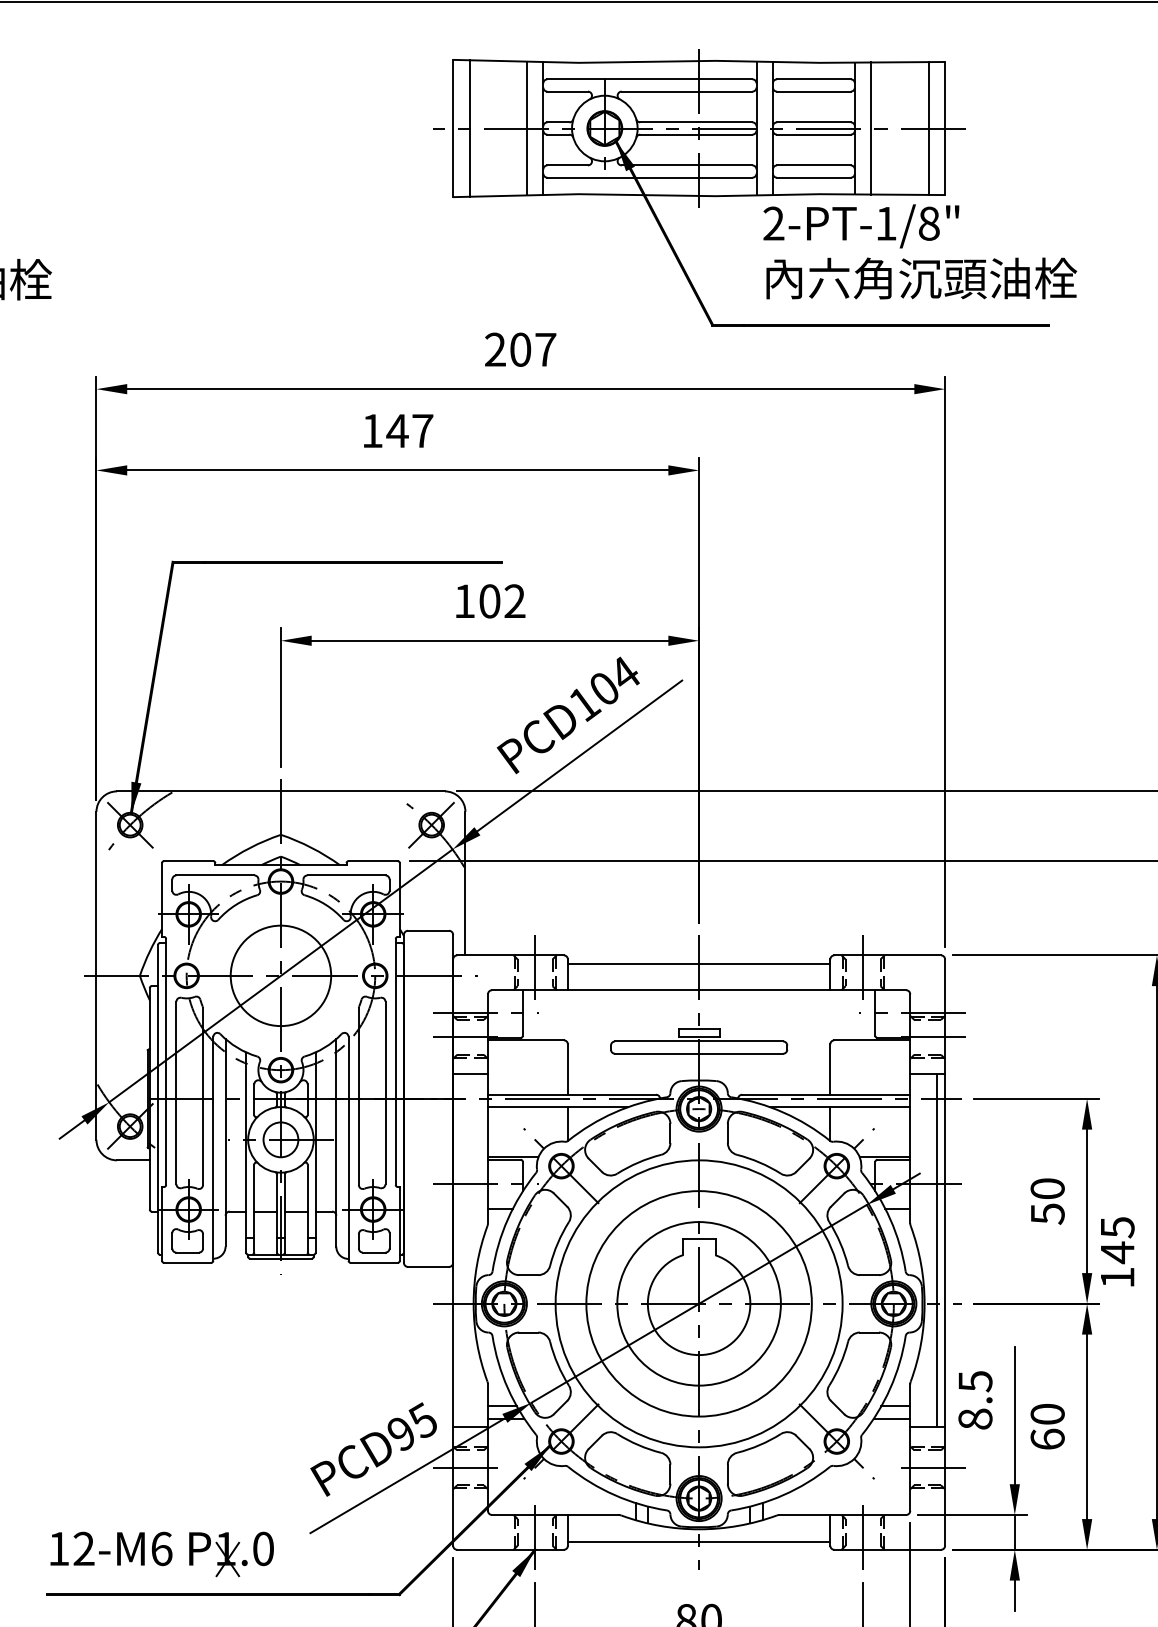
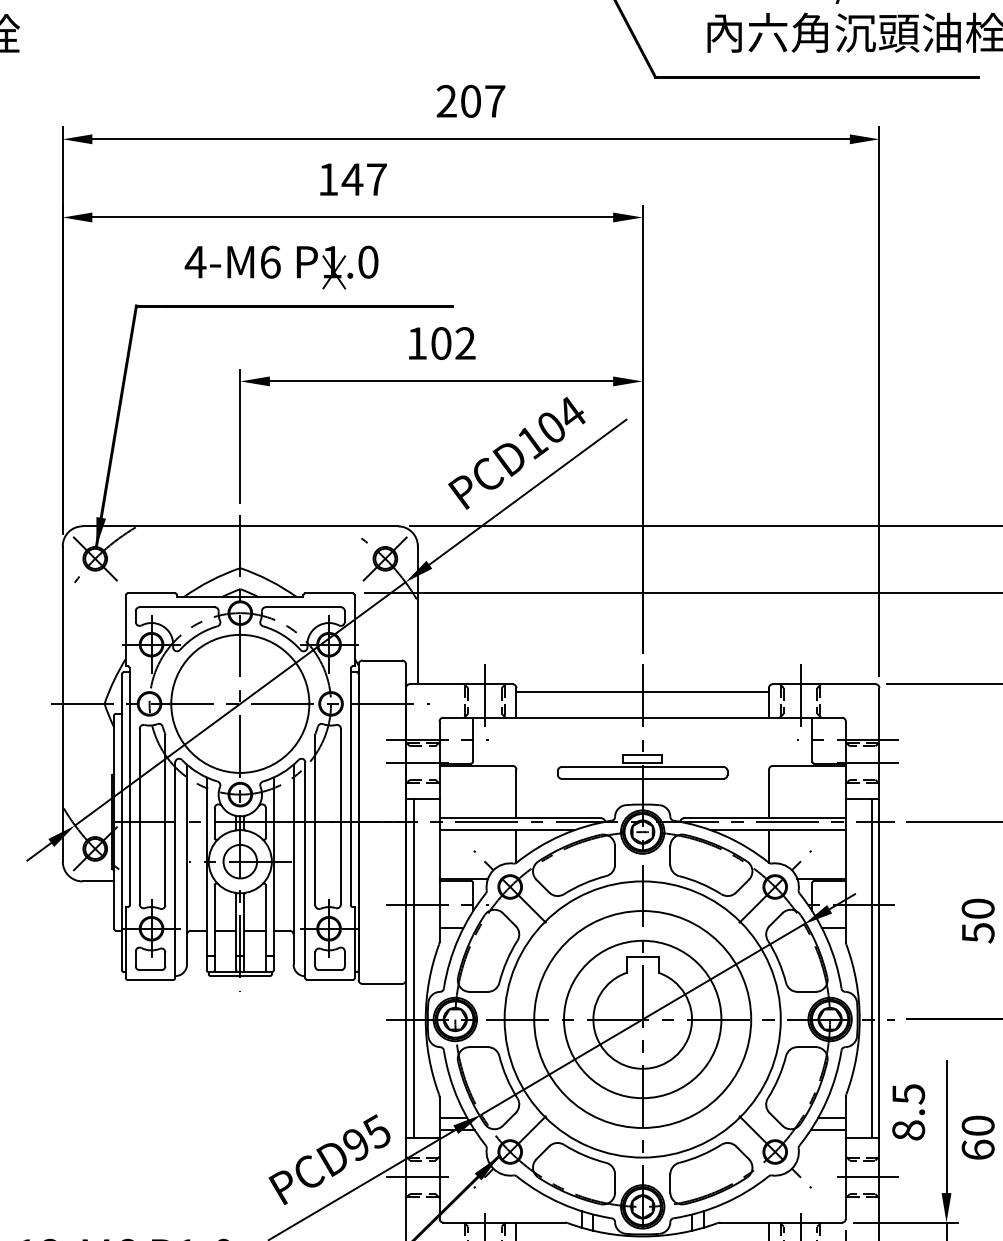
part: (323, 522) -> (281, 267), added
circle: (280, 975) -> (239, 703), size x1.43
line: (461, 1250) -> (414, 968), added

